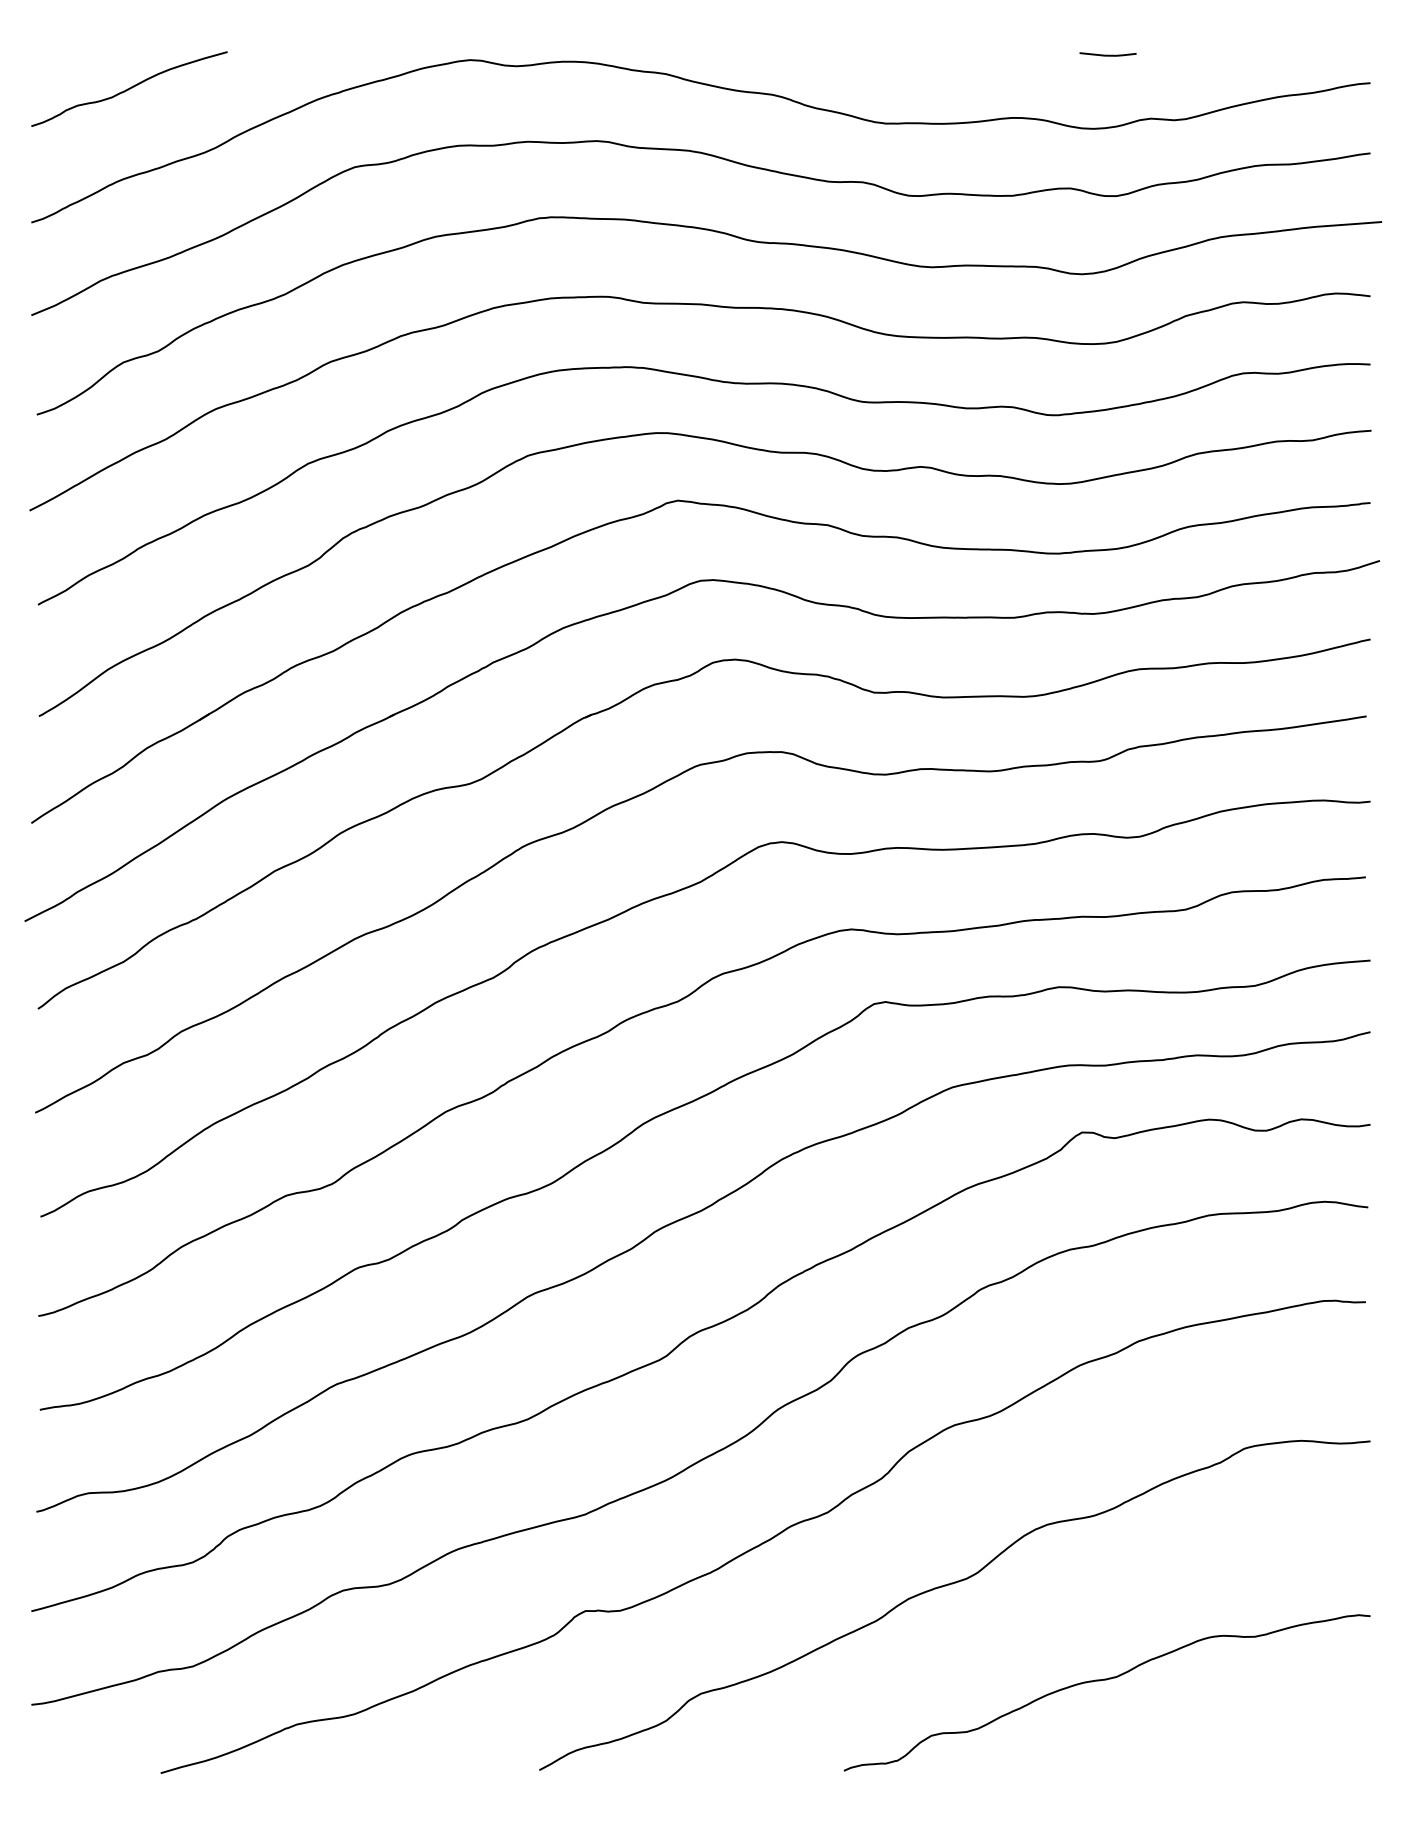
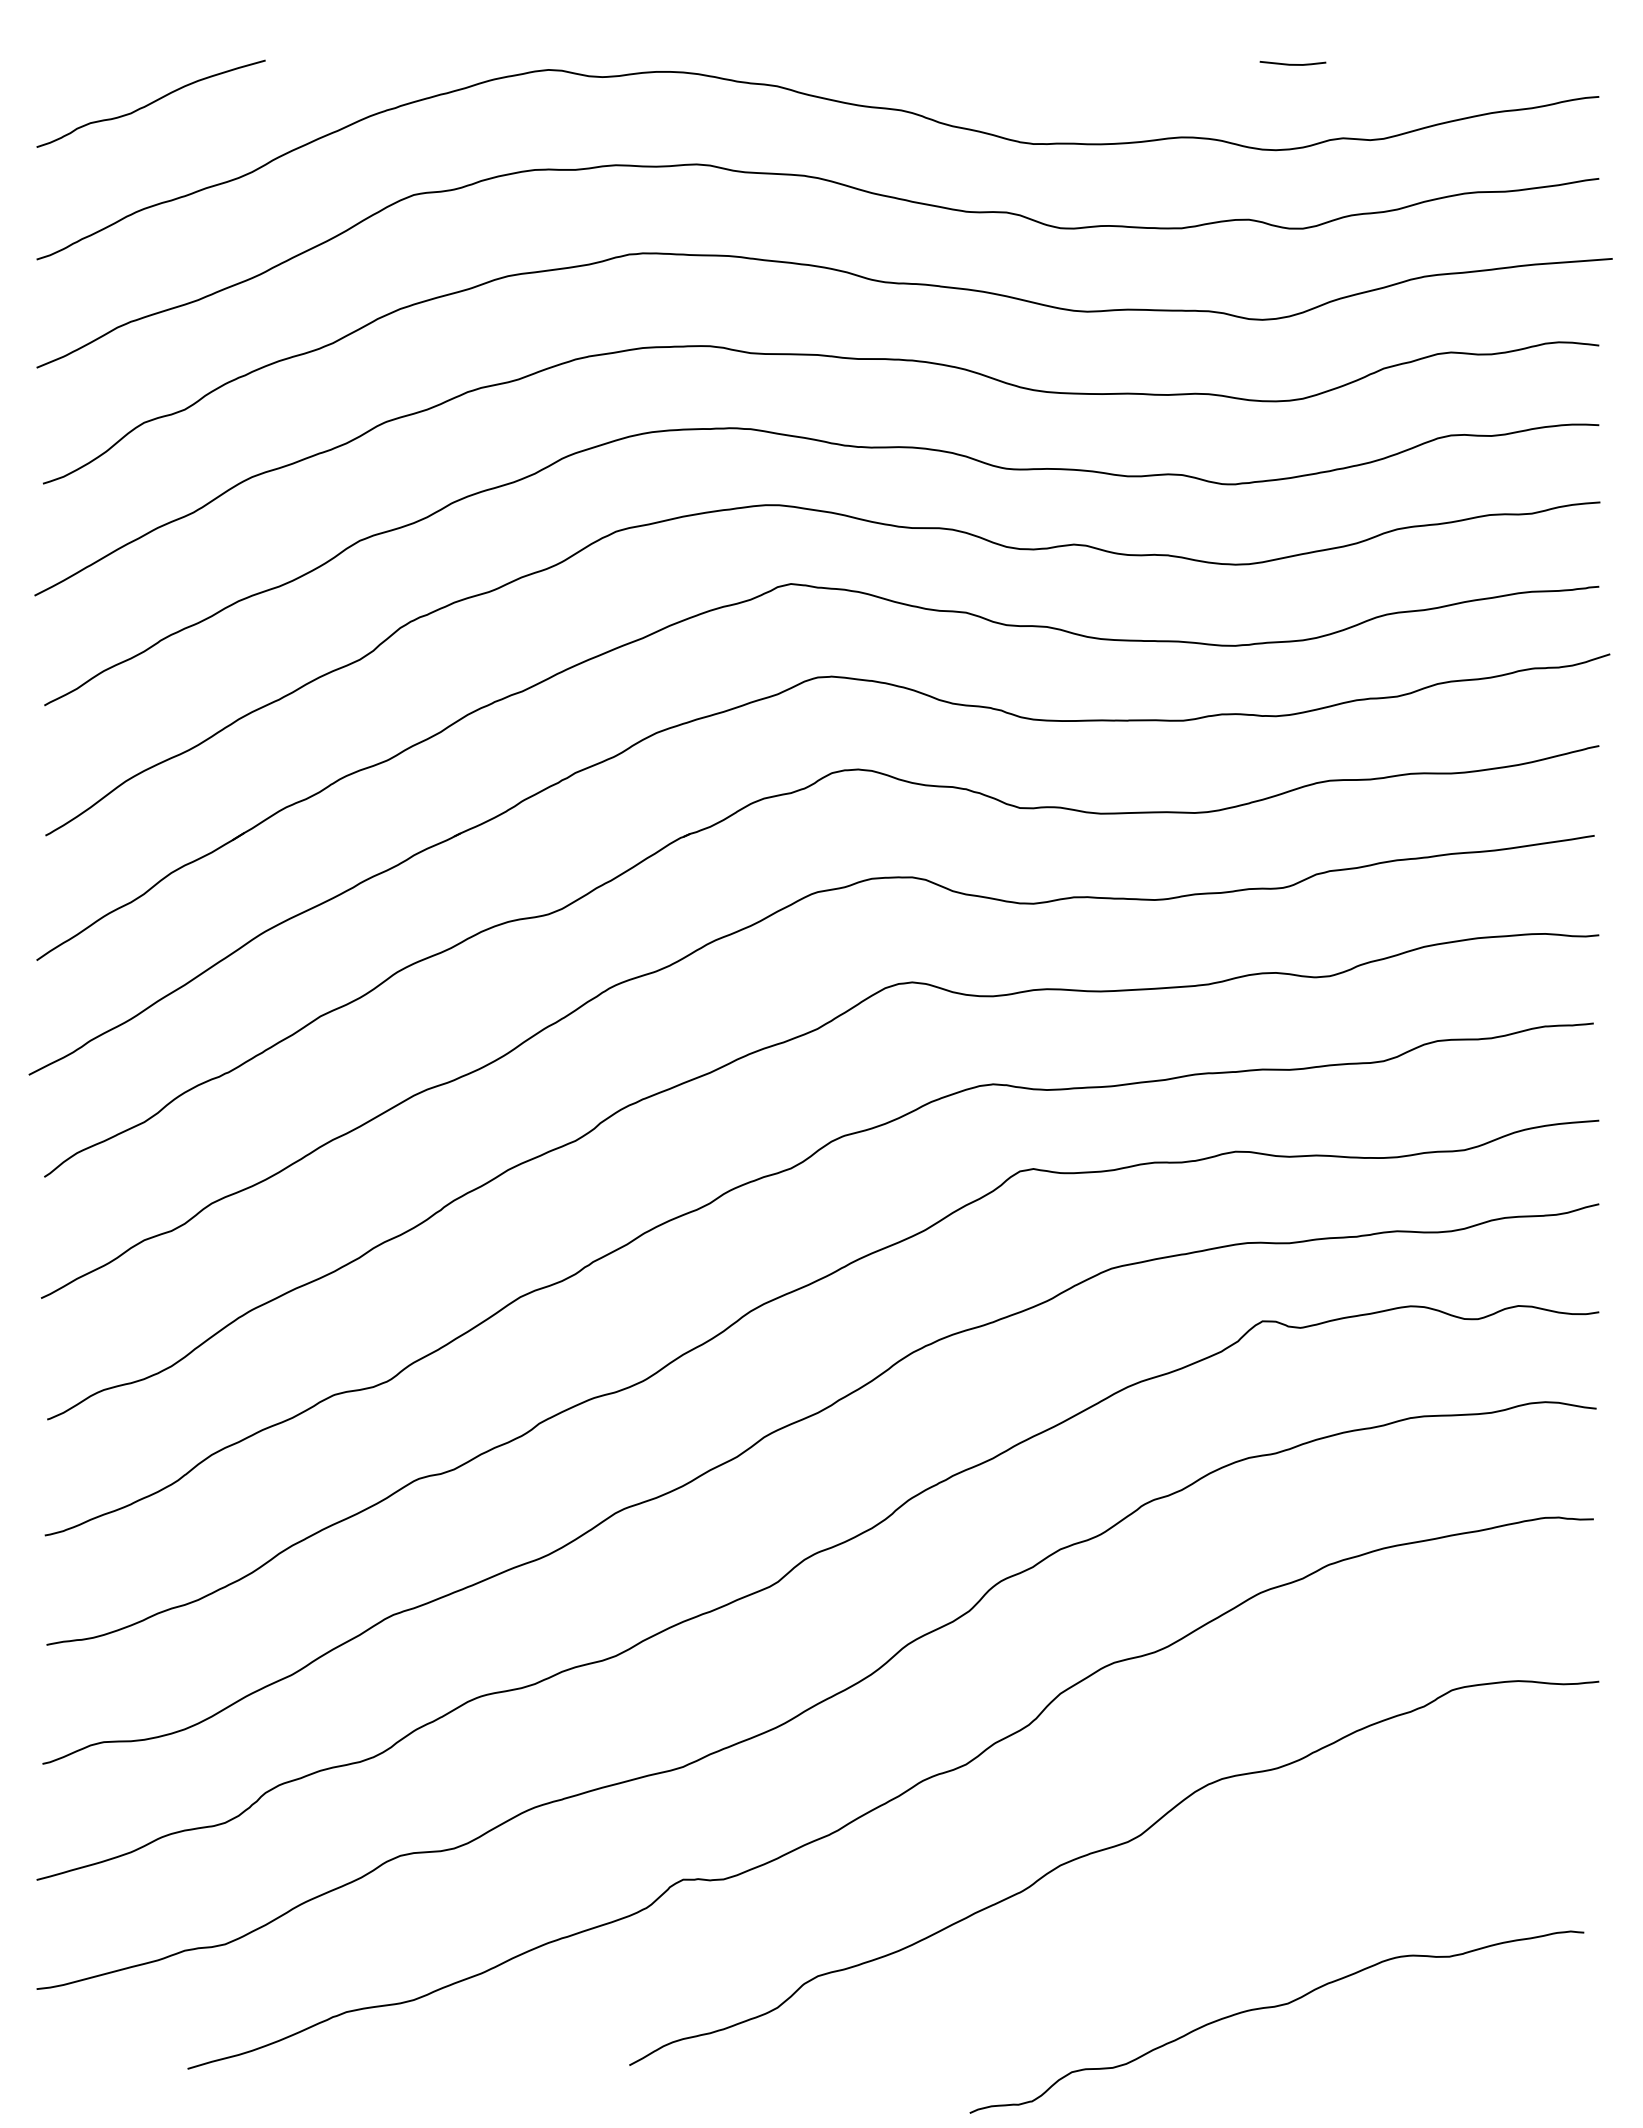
curve: (1106, 1680) -> (1276, 2007), moved

